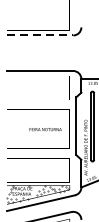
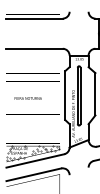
line: (41, 35) -> (35, 18), dashed -> solid
text: (44, 129) -> (27, 98), moved

